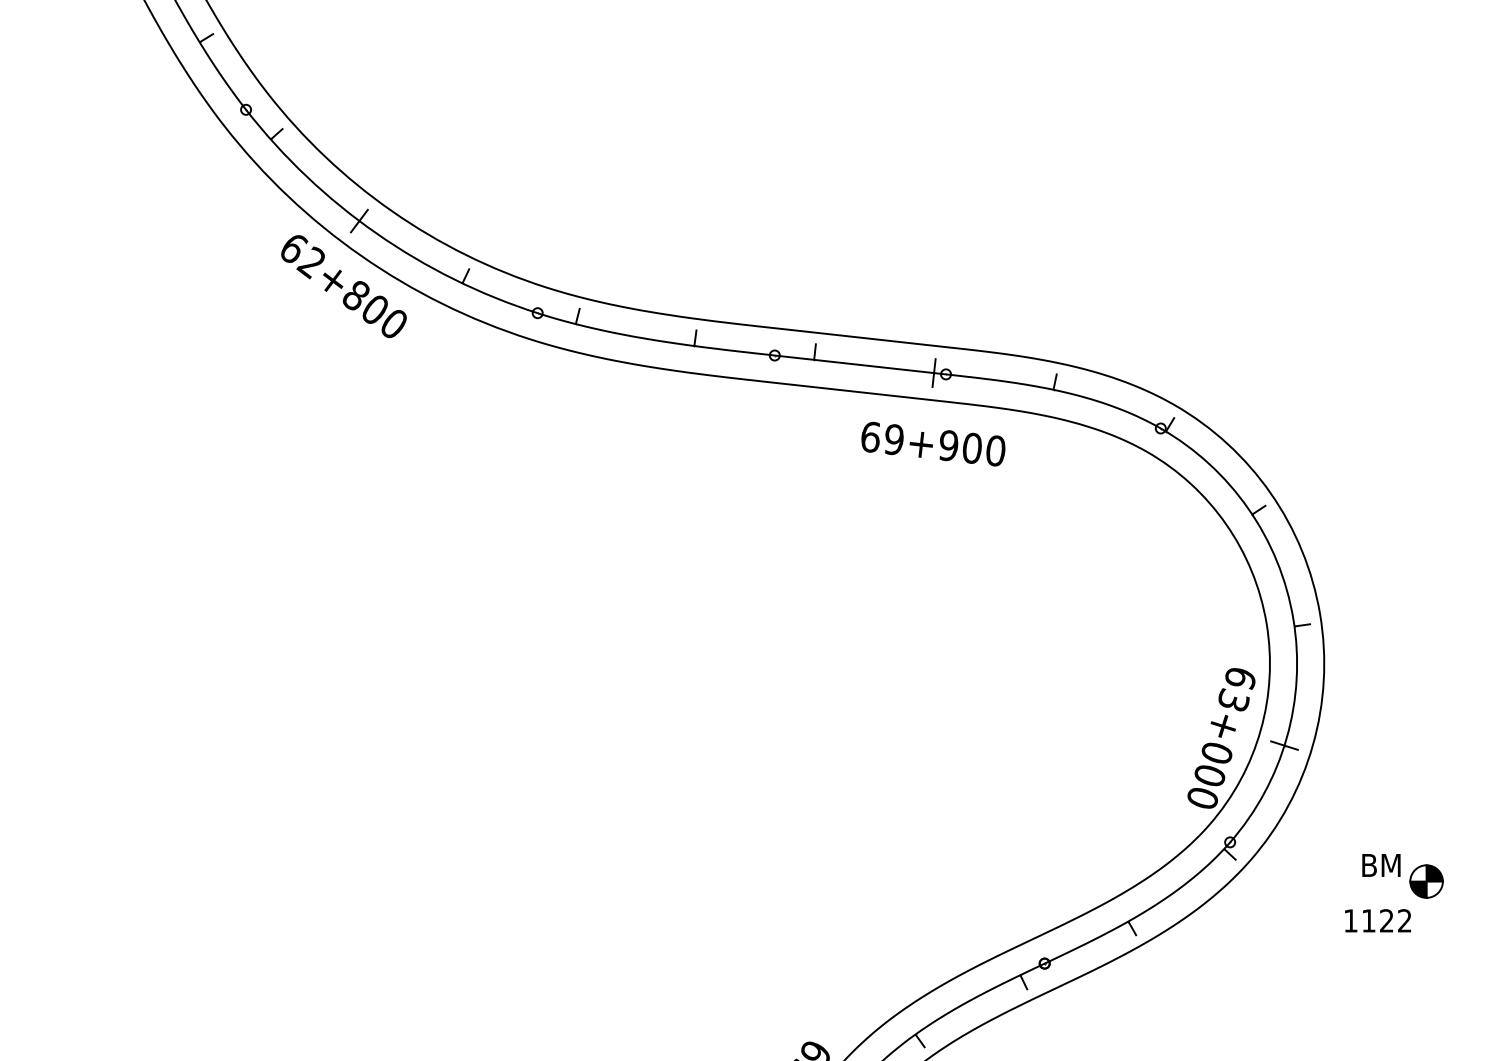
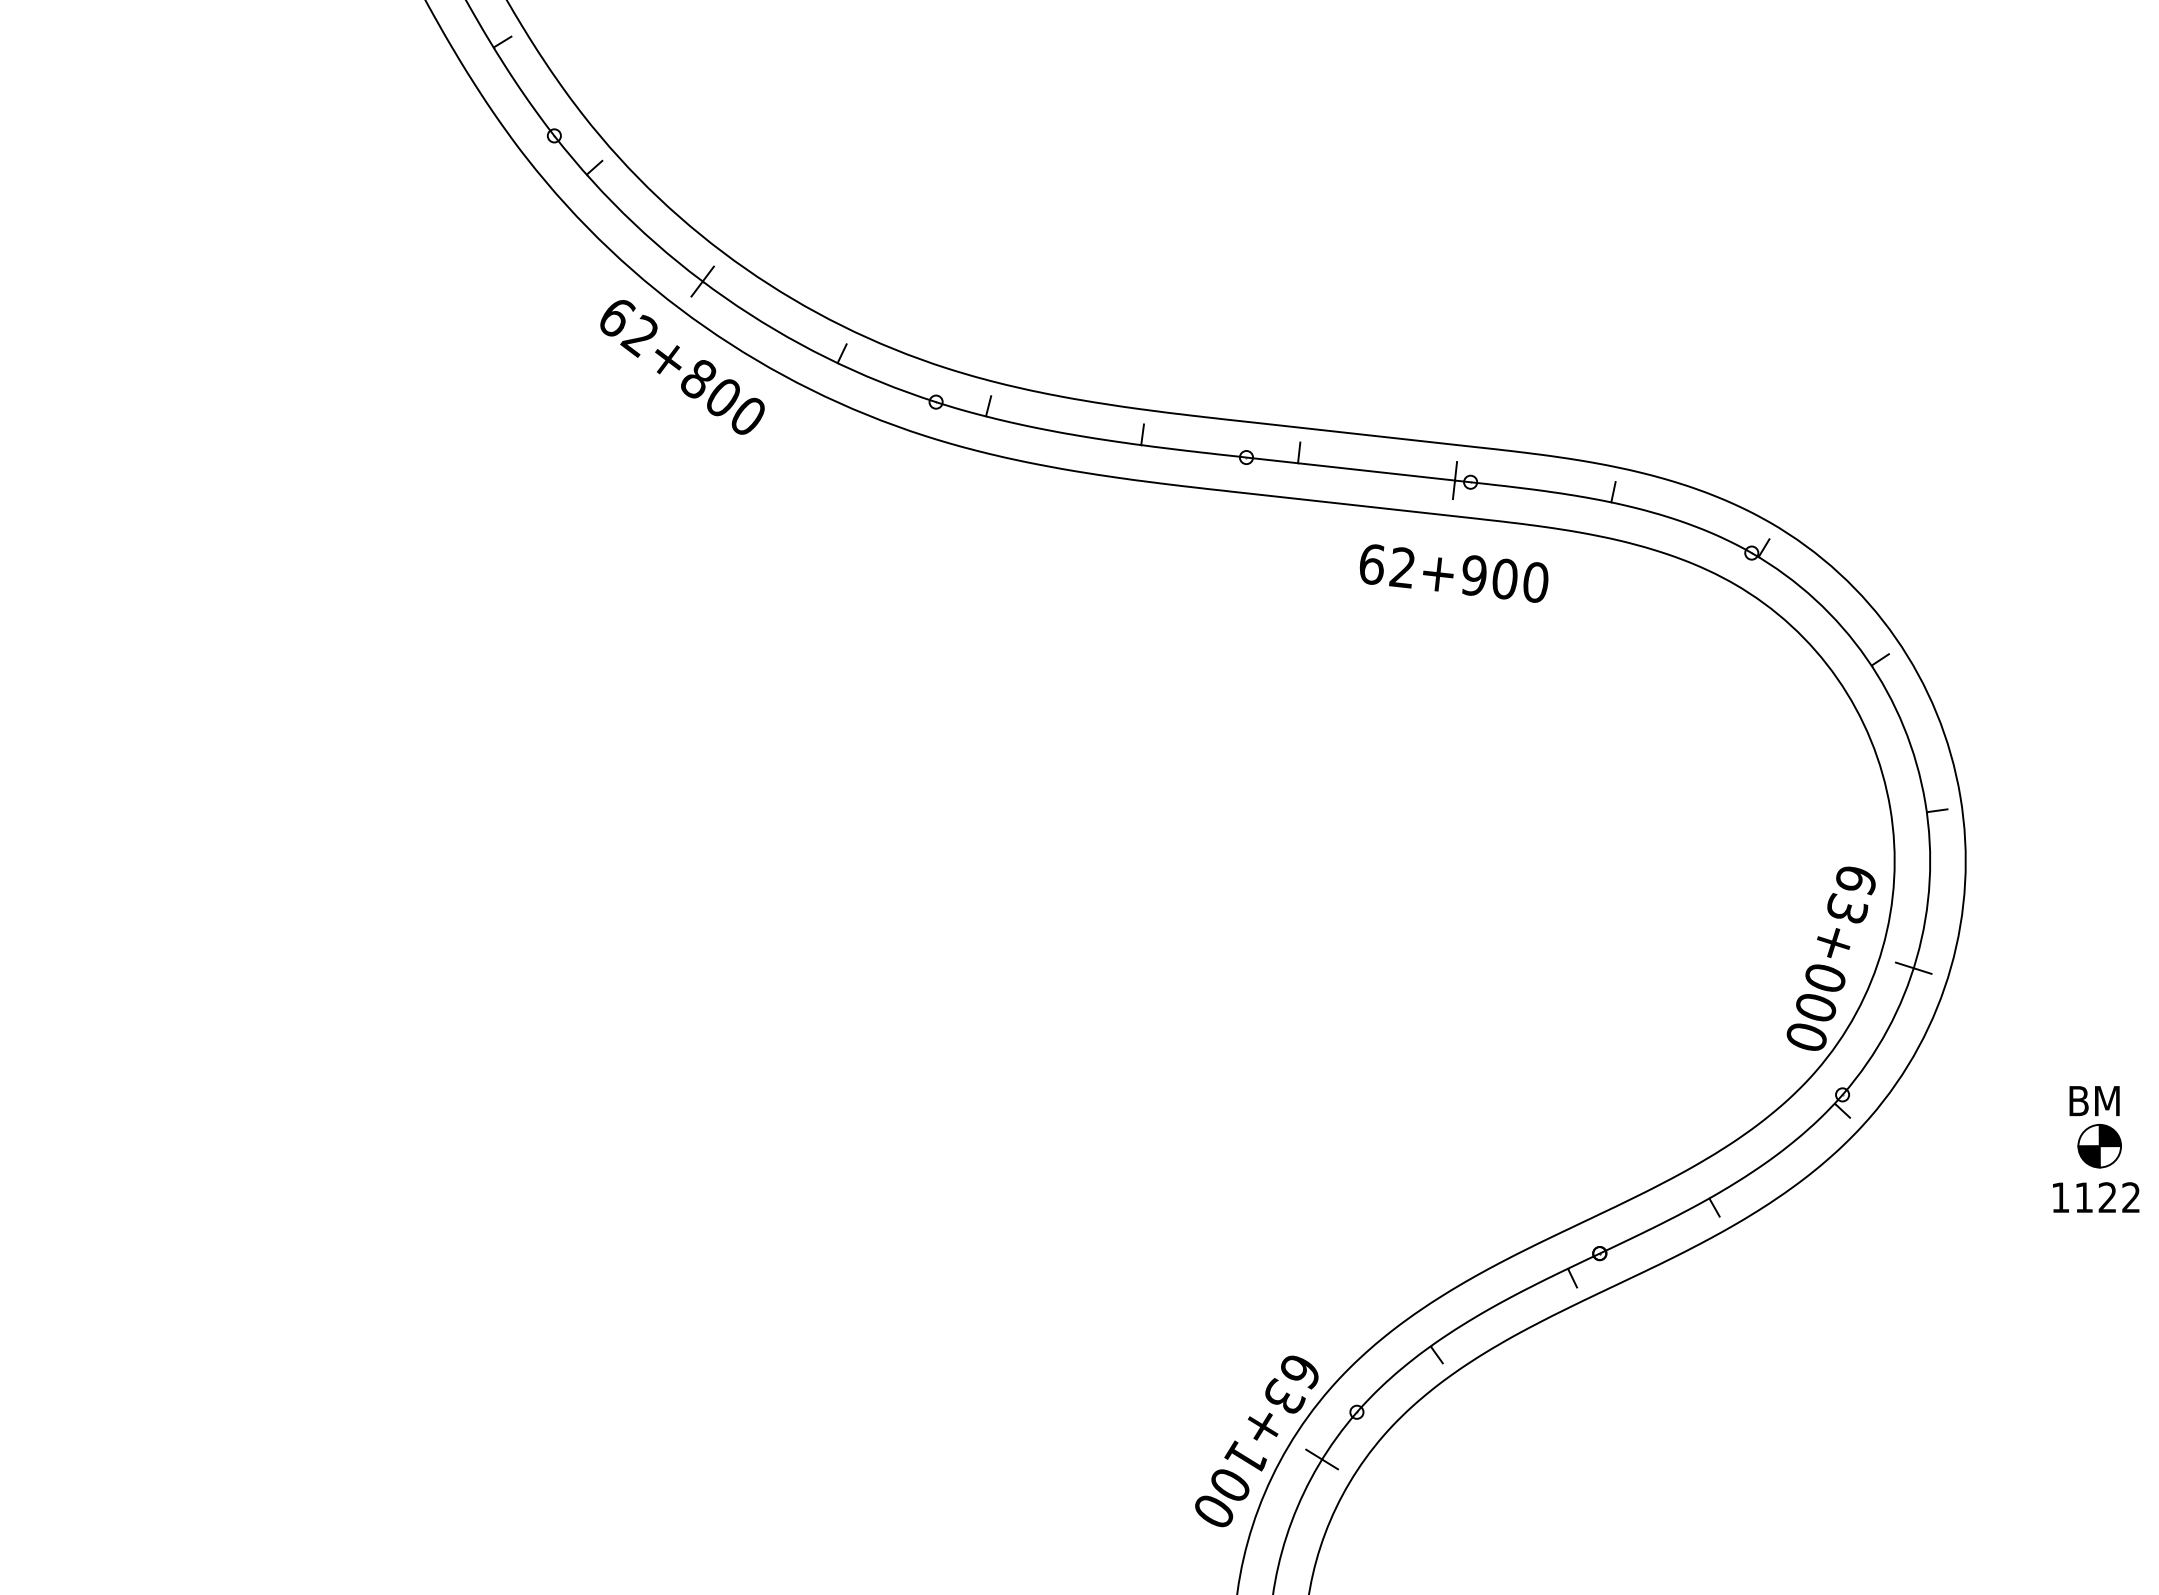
text: (893, 439) -> (1402, 567), 69+900 -> 62+900
text: (1381, 865) -> (2094, 1101), moved
text: (1378, 920) -> (2096, 1197), moved

